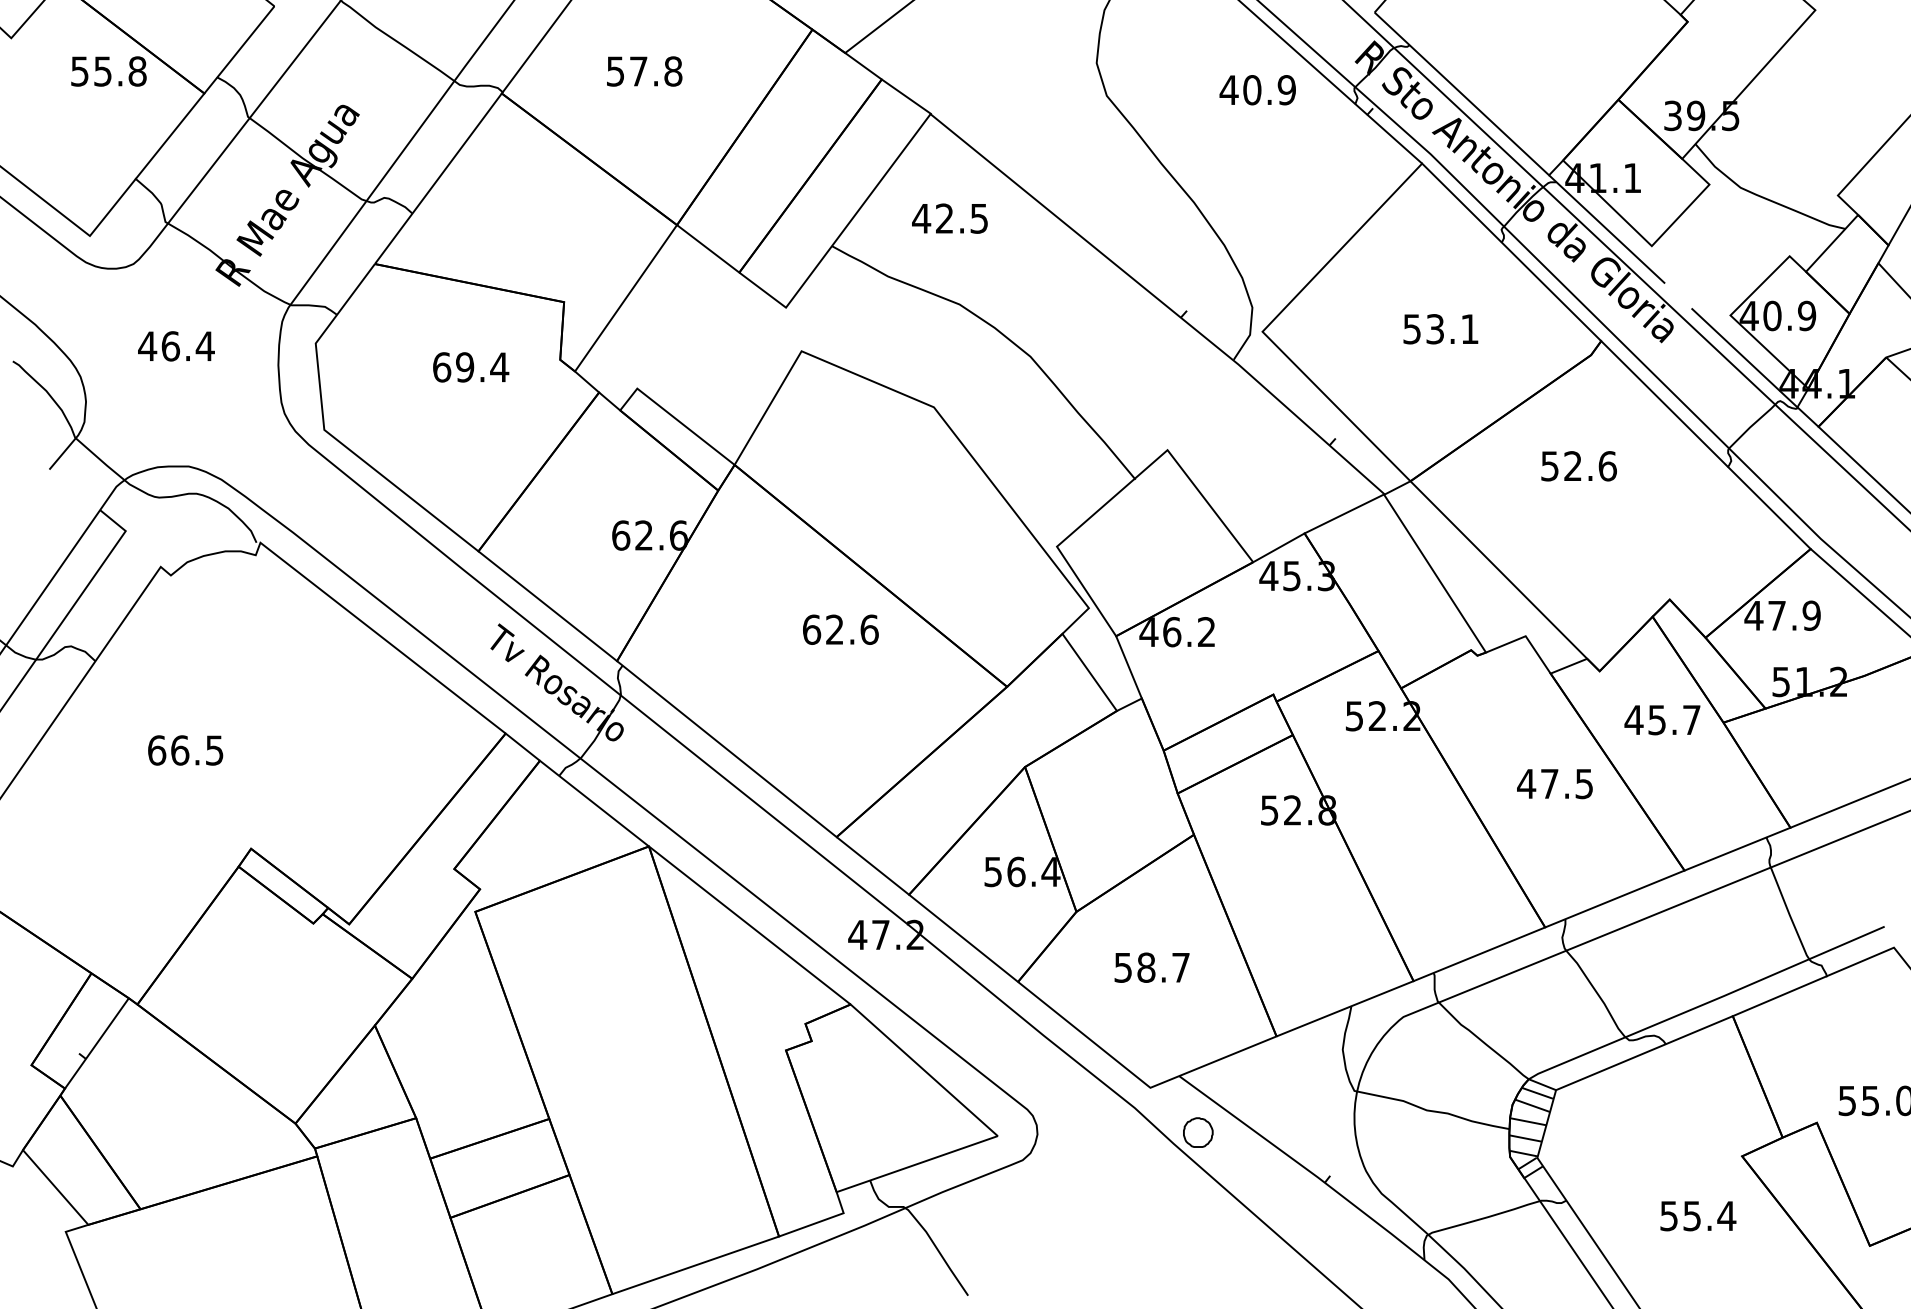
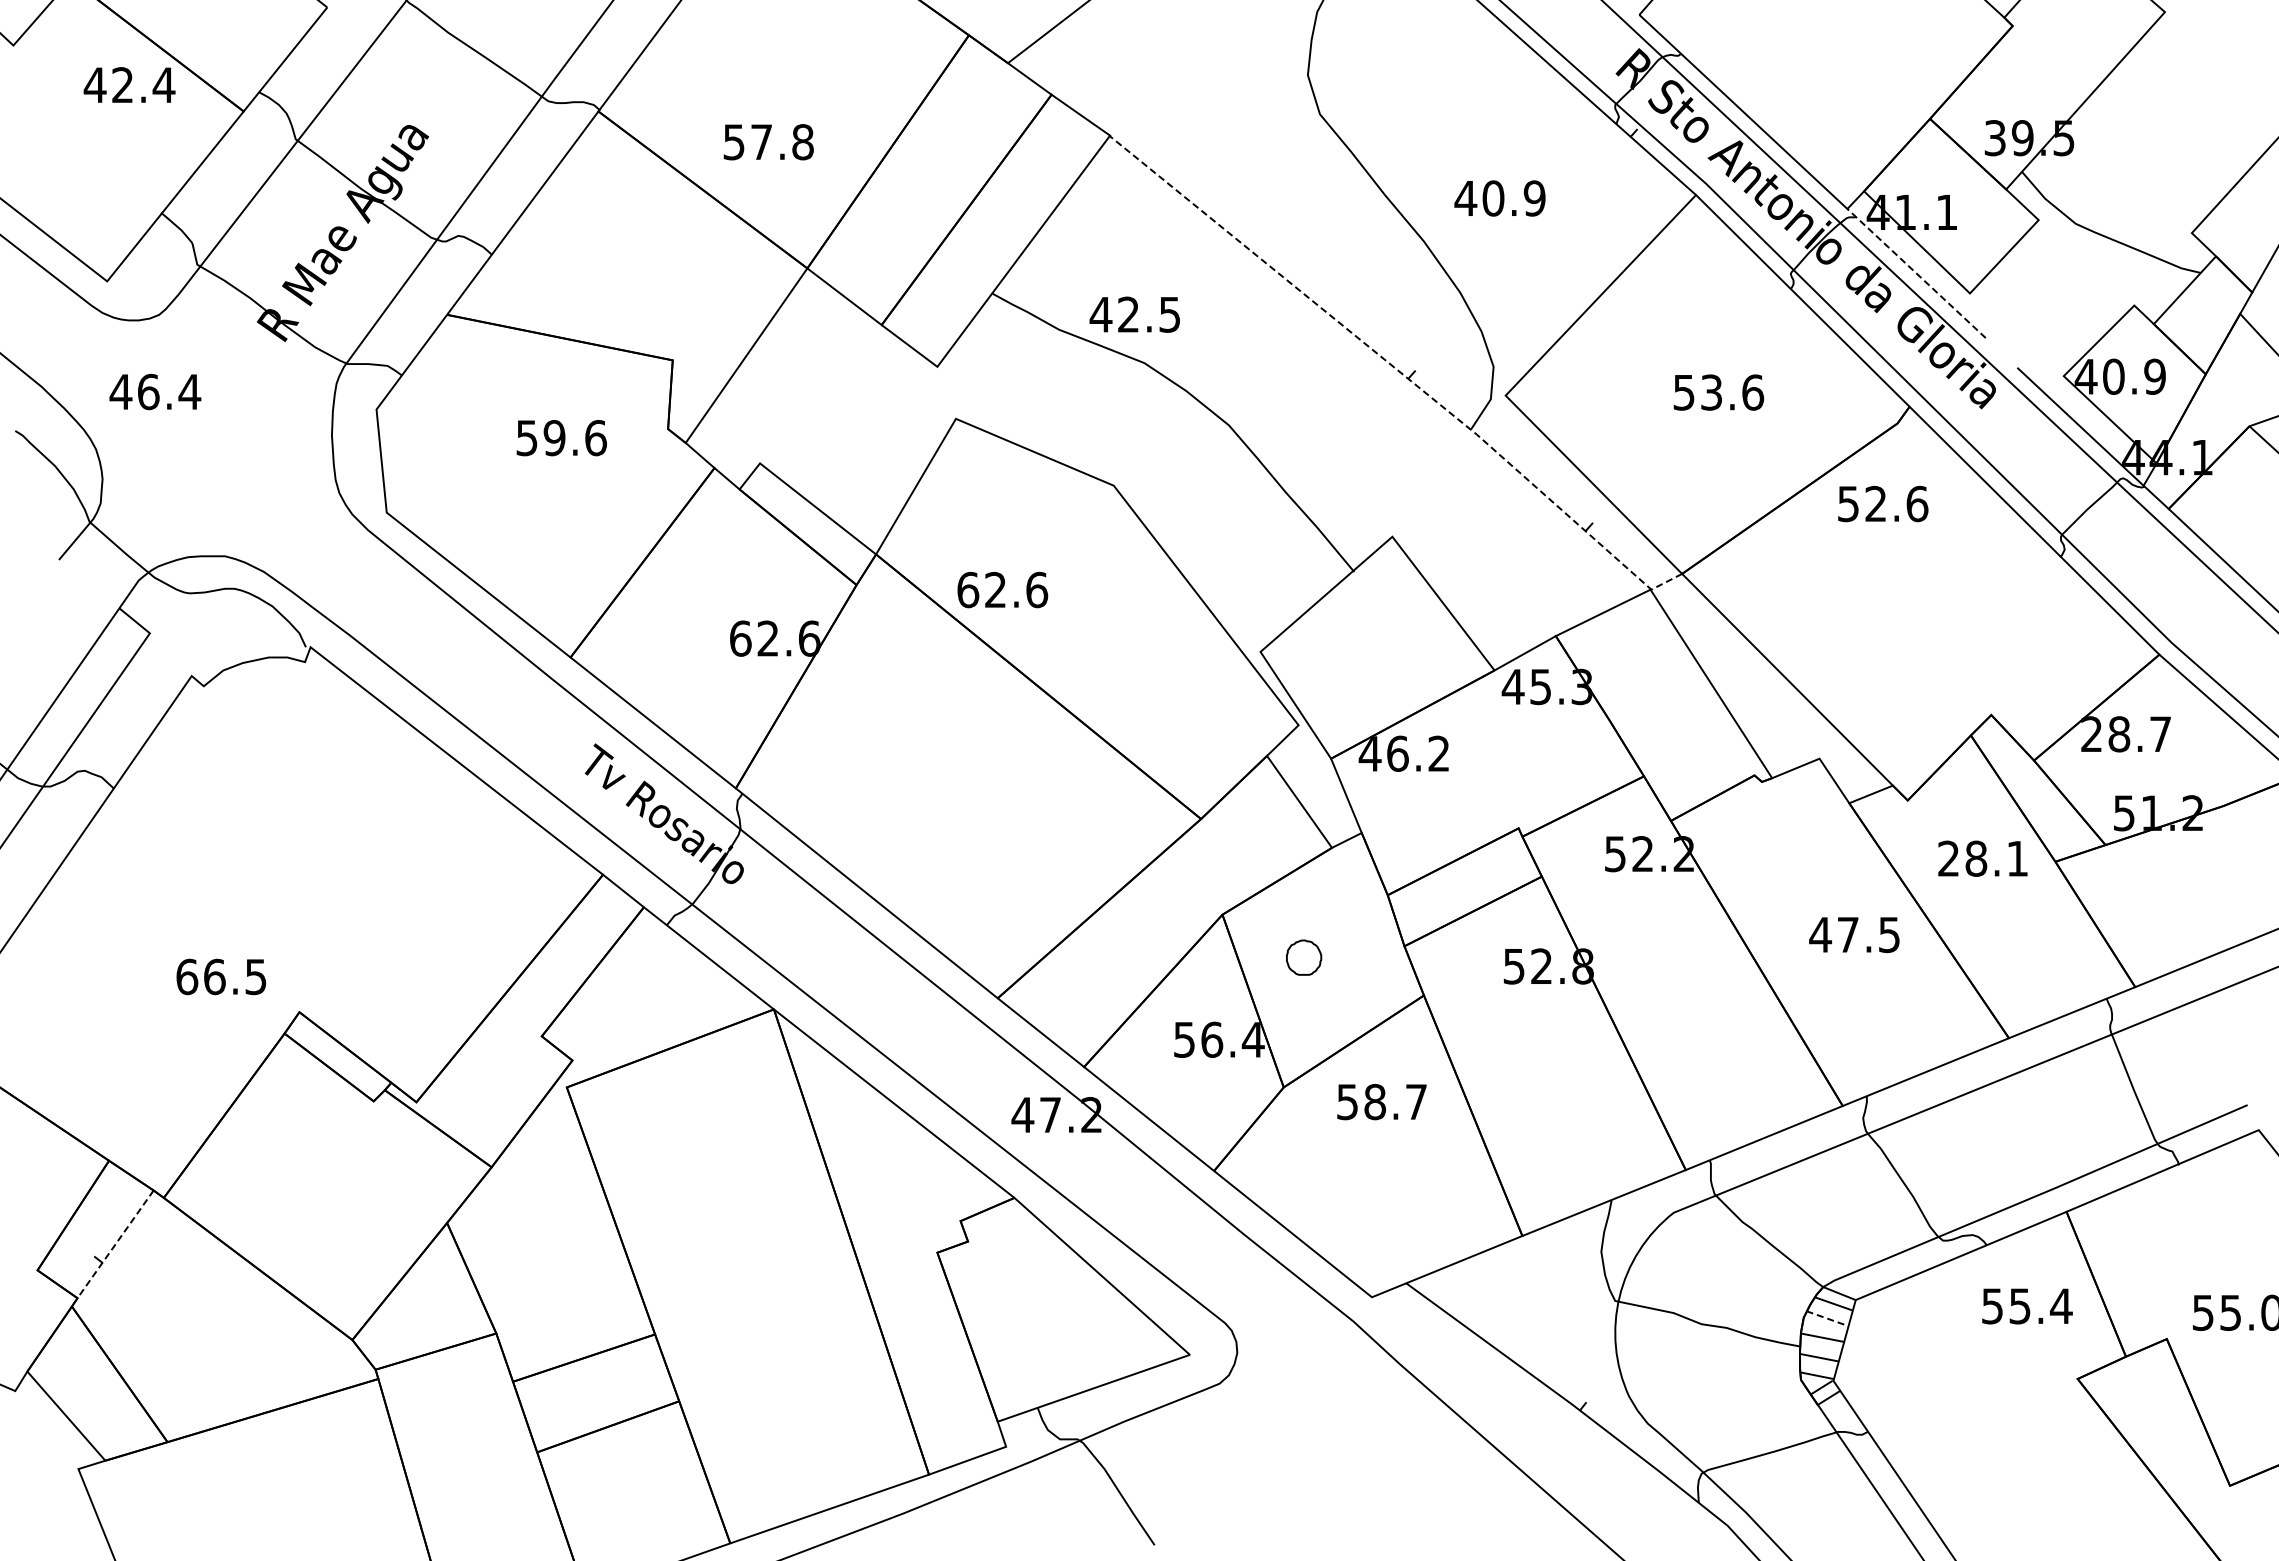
text: (108, 71) -> (129, 85), 55.8 -> 42.4
text: (644, 71) -> (768, 142), moved
text: (1257, 90) -> (1499, 198), moved
text: (949, 218) -> (1134, 314), moved
line: (1607, 229) -> (1916, 273), solid -> dashed
line: (1171, 310) -> (1397, 370), solid -> dashed
text: (1470, 329) -> (1753, 392), 53.1 -> 53.6
text: (176, 345) -> (155, 391), moved
text: (470, 367) -> (561, 438), 69.4 -> 59.6
text: (1579, 465) -> (1883, 503), moved
text: (1782, 615) -> (2125, 734), 47.9 -> 28.7
text: (840, 630) -> (1002, 590), moved
text: (1662, 719) -> (1982, 858), 45.7 -> 28.1
text: (185, 750) -> (221, 976), moved
text: (1151, 968) -> (1381, 1102), moved
line: (96, 1043) -> (115, 1244), solid -> dashed
line: (1532, 1105) -> (1827, 1318), solid -> dashed
part: (1198, 1132) -> (1304, 957), moved
text: (1698, 1216) -> (2027, 1306), moved

